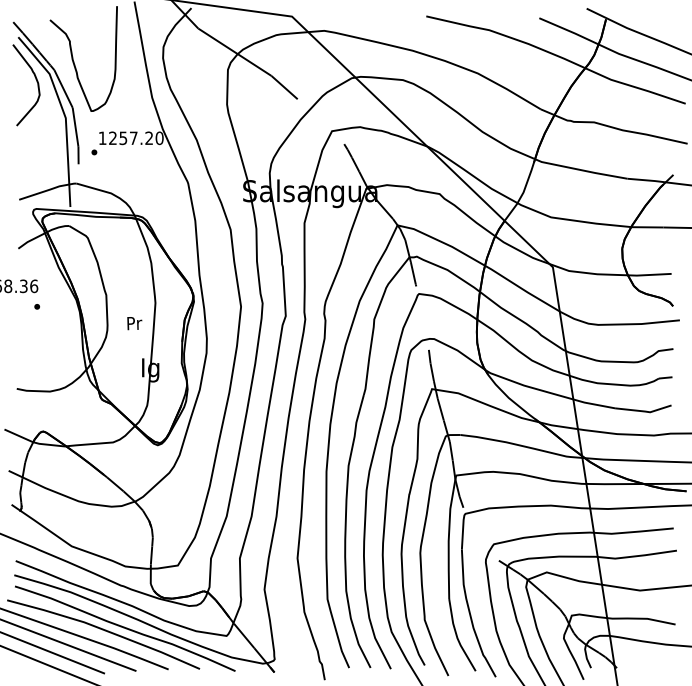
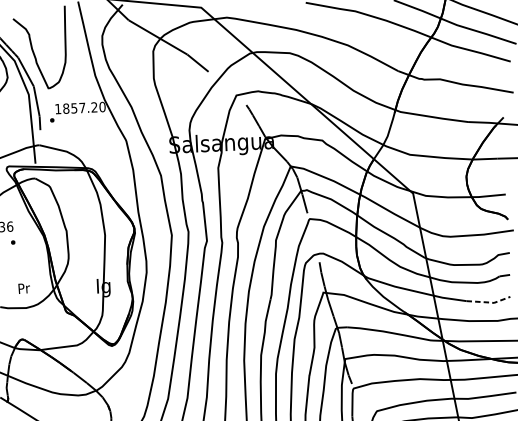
text: (113, 138) -> (66, 108), 1257.20 -> 1857.20
text: (134, 323) -> (24, 288), moved
line: (645, 411) -> (490, 302), solid -> dashed

